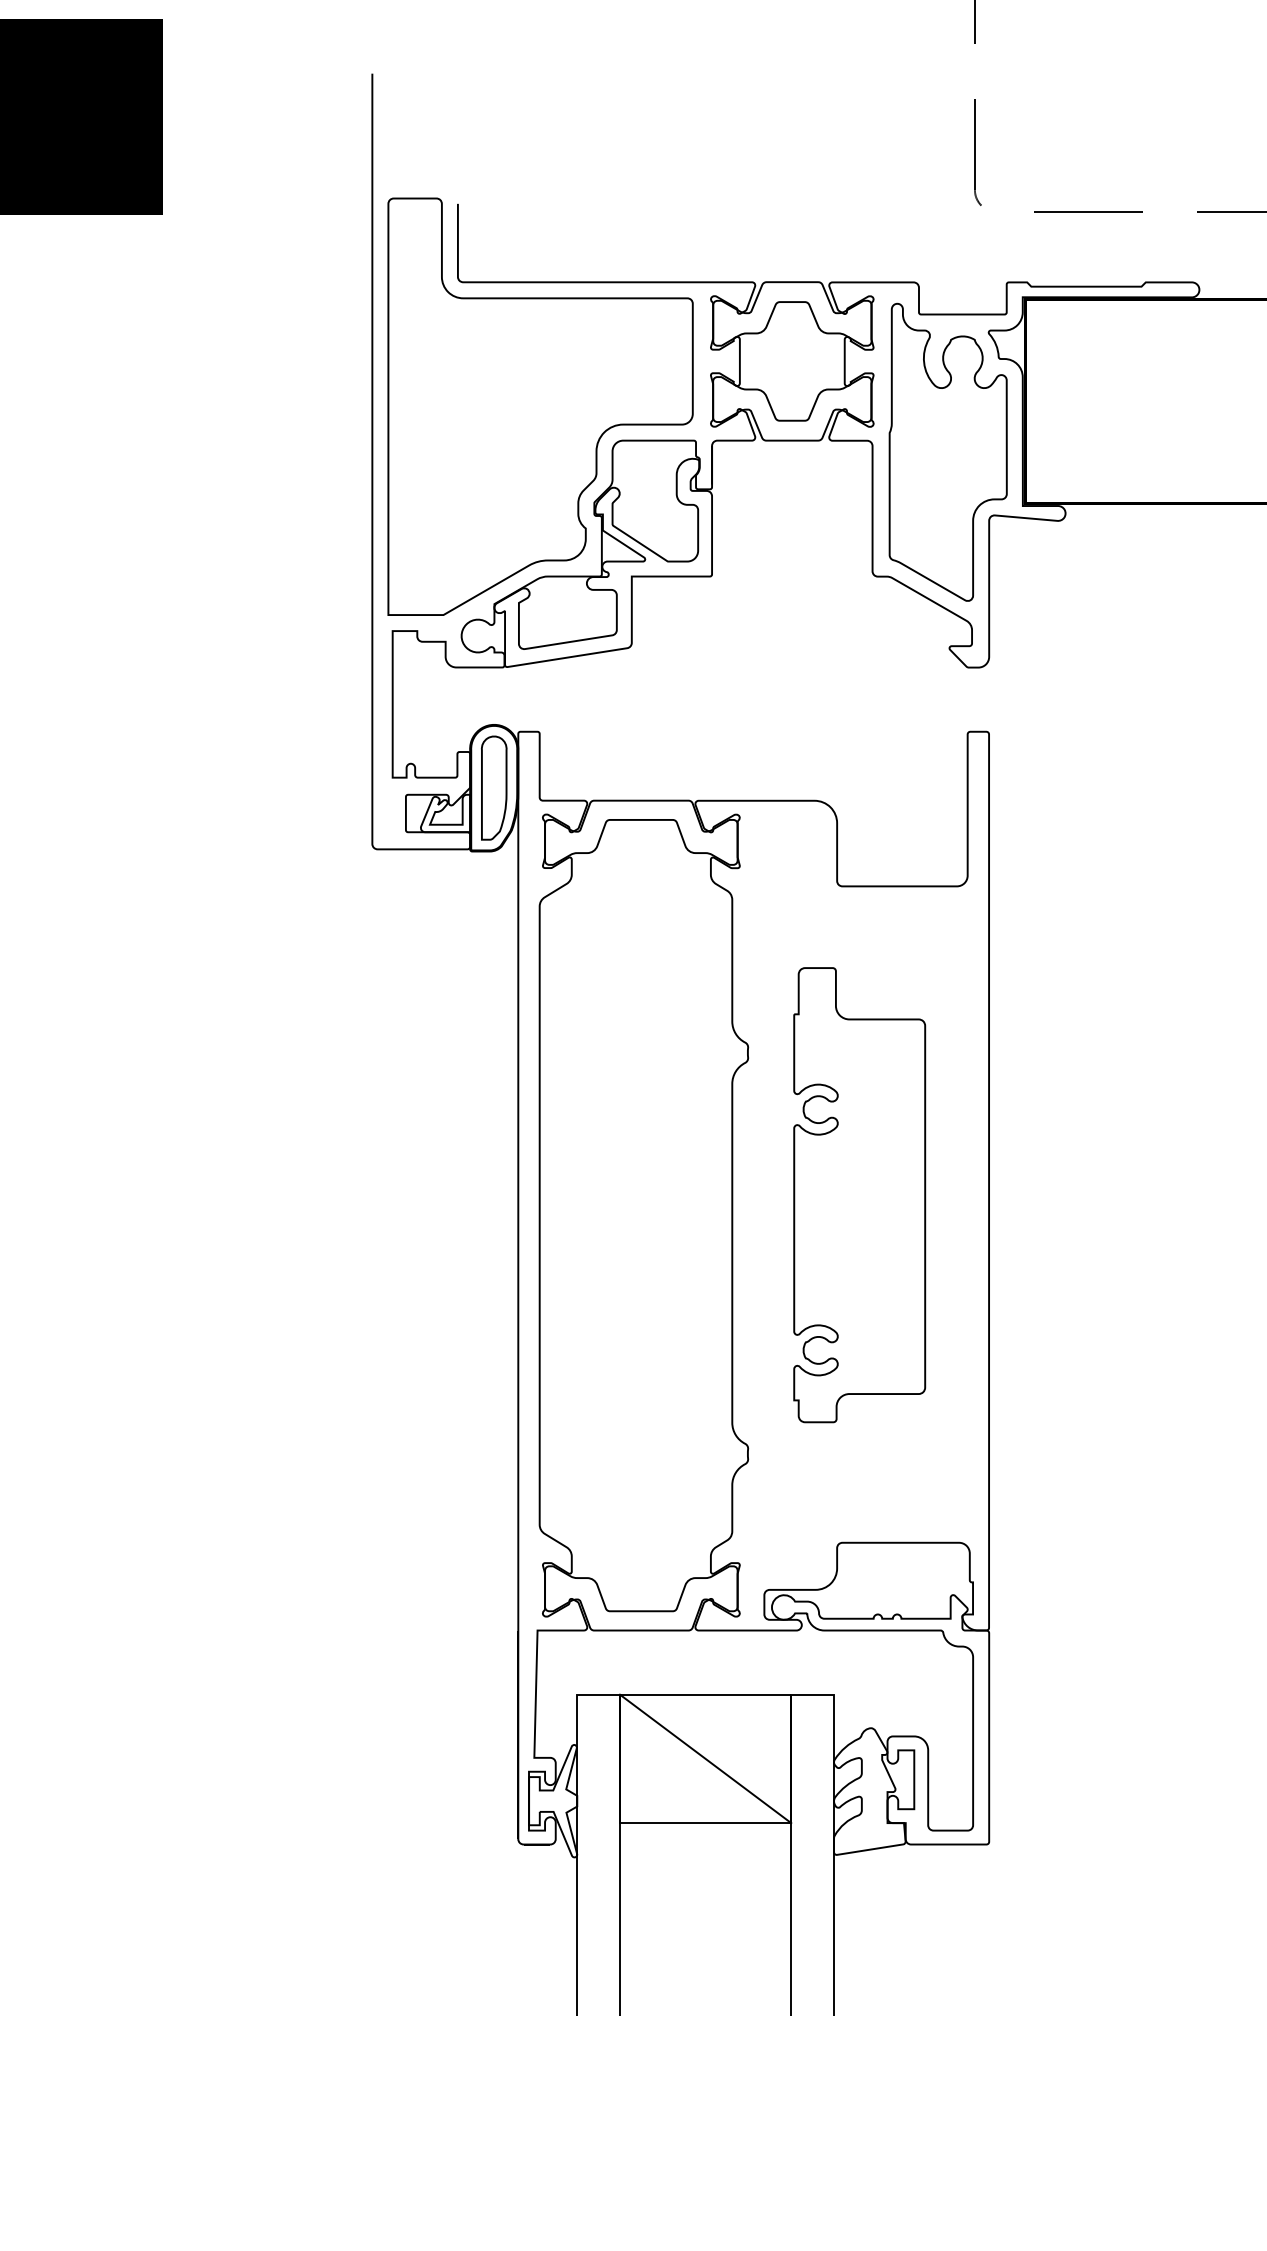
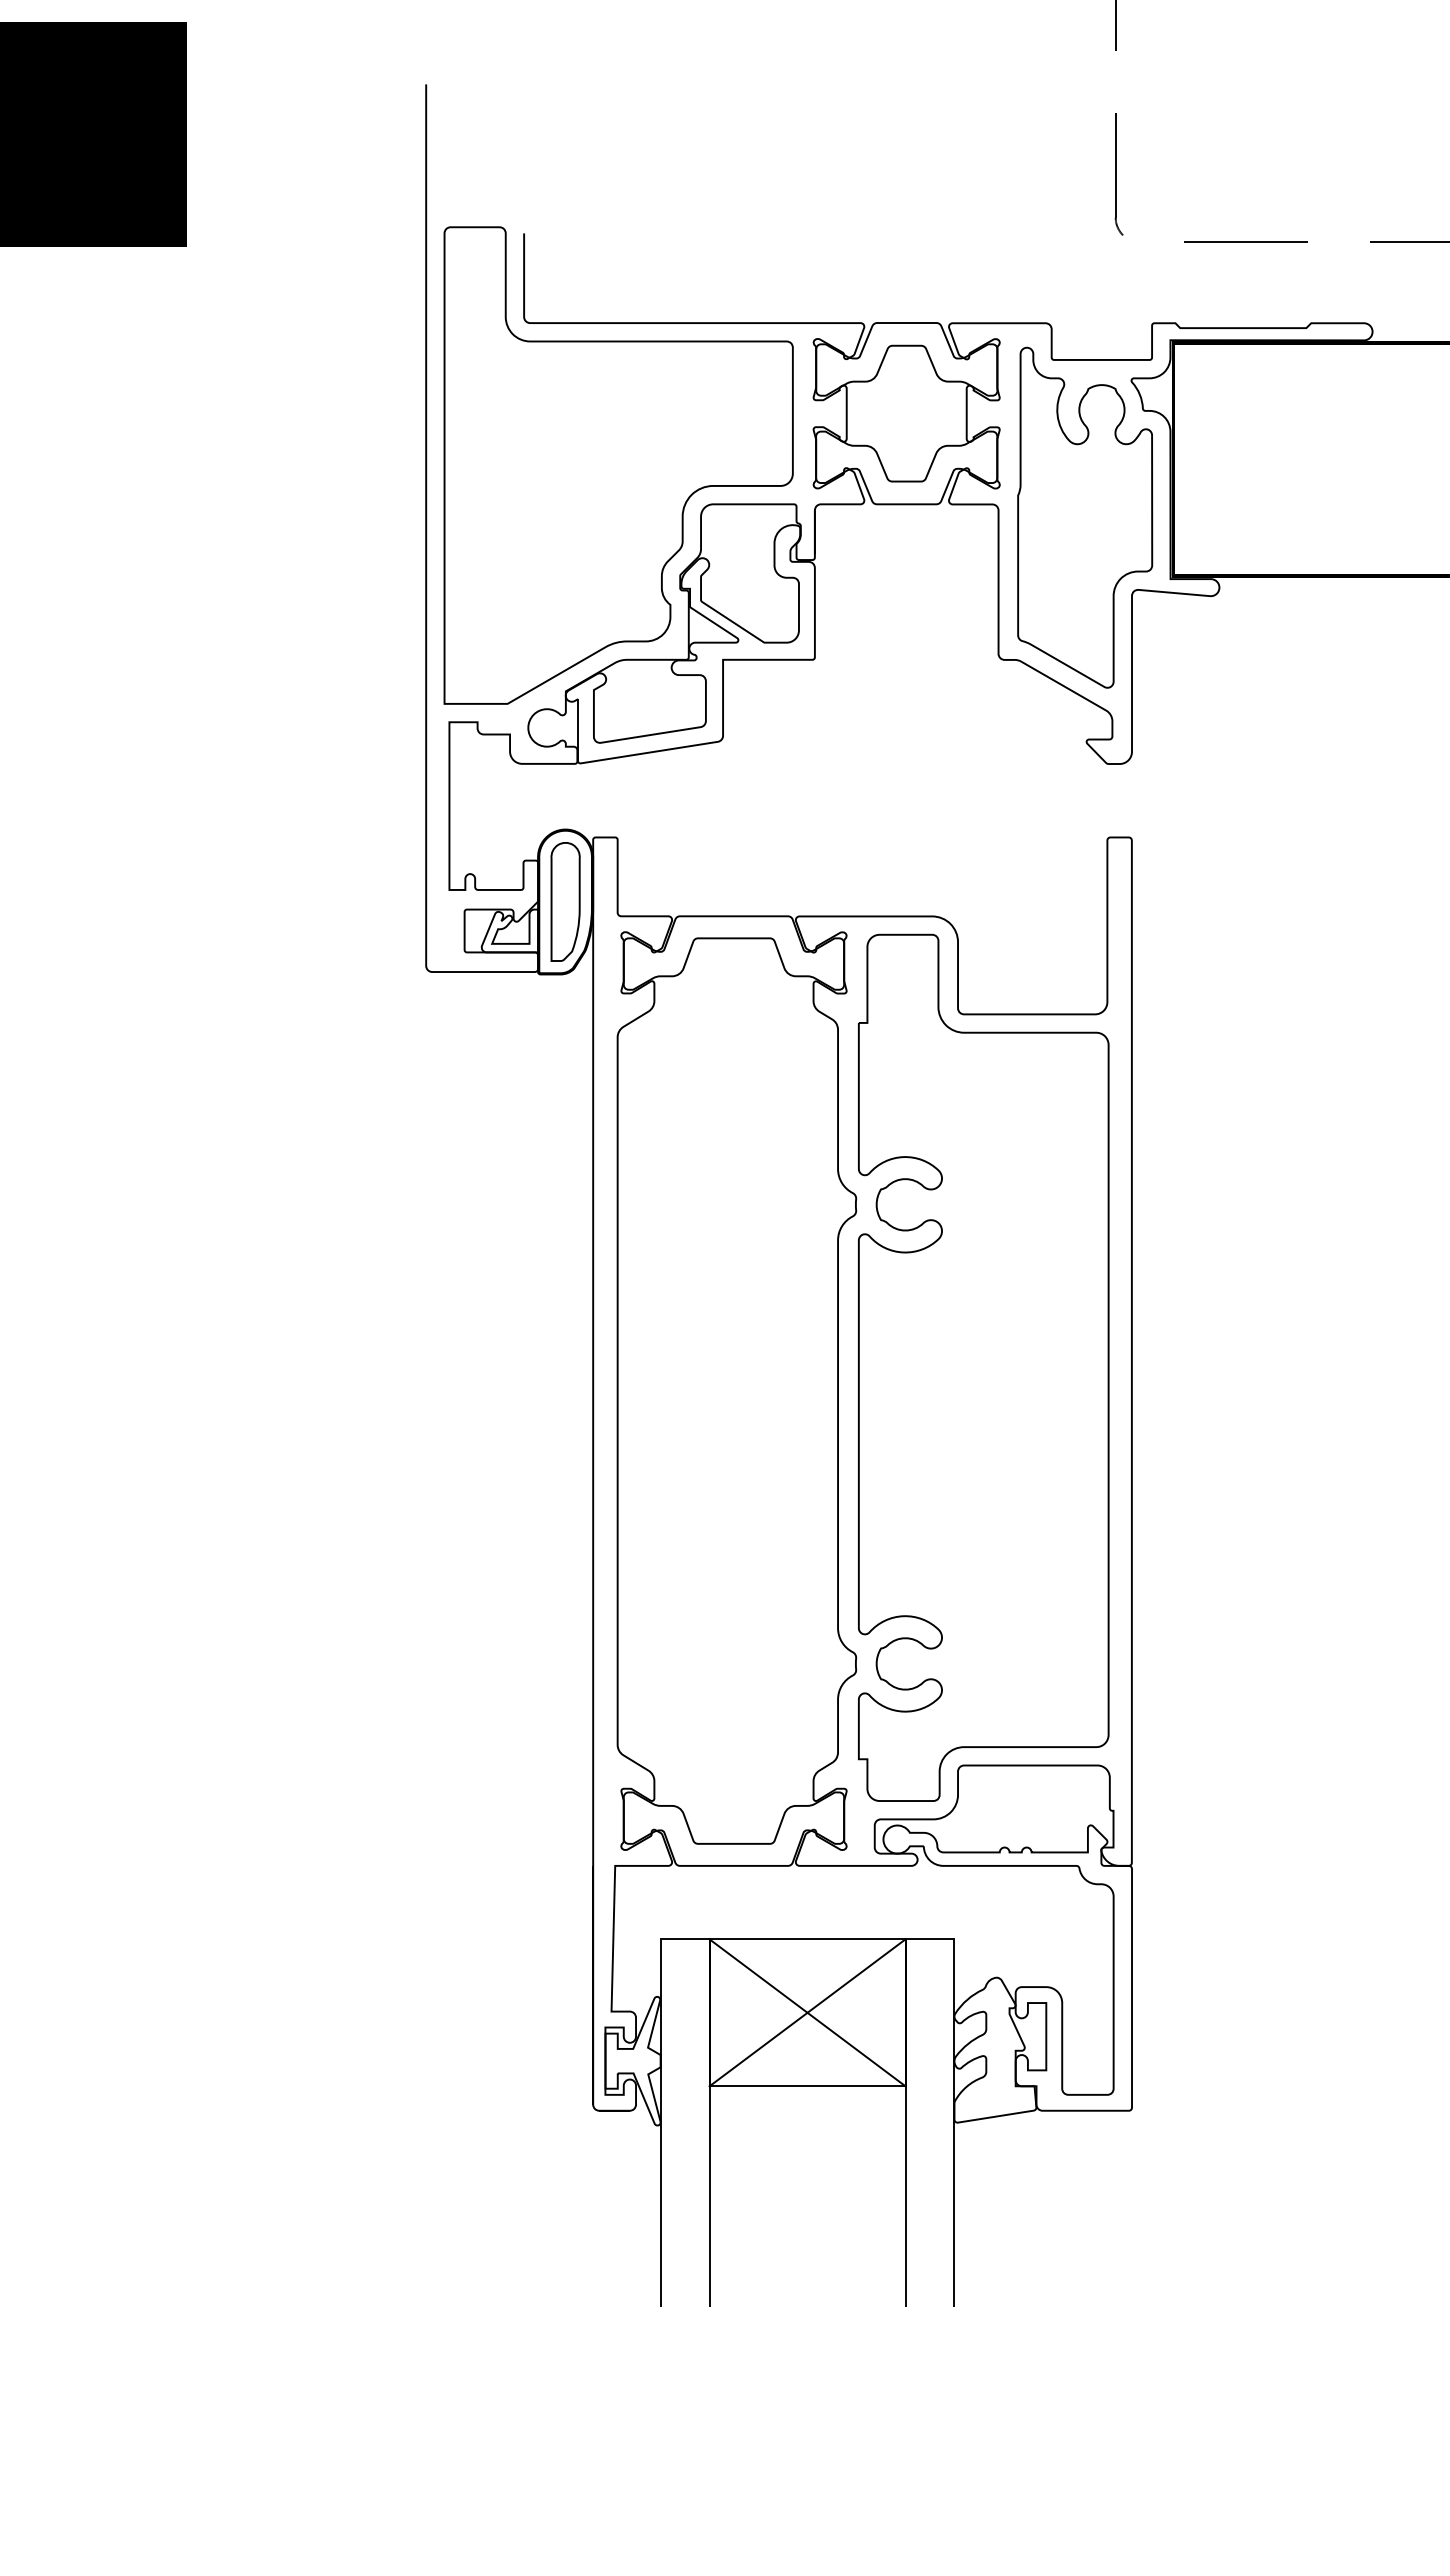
part: (859, 1194) -> (983, 1367), size x1.67
line: (705, 1758) -> (807, 2012), added

